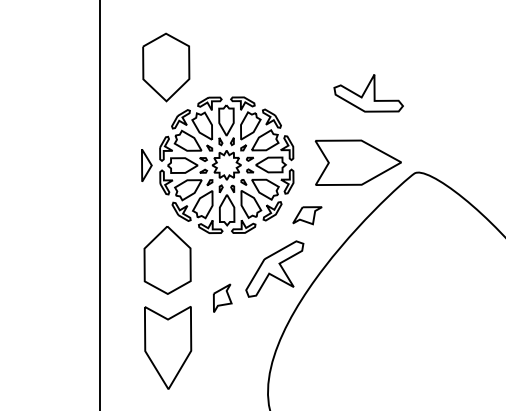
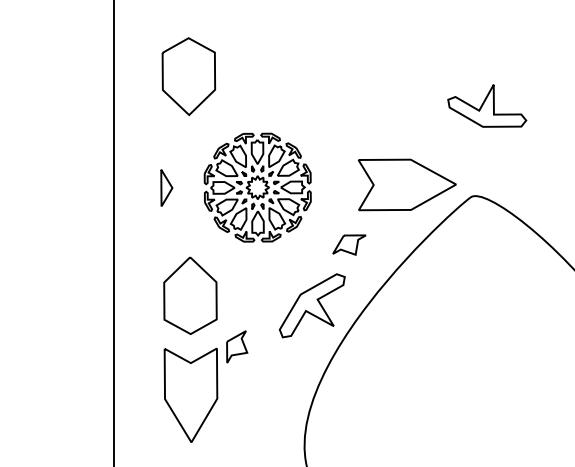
part: (368, 93) -> (486, 106), moved
part: (226, 164) -> (257, 186), size x0.7
part: (222, 297) -> (236, 346), moved

